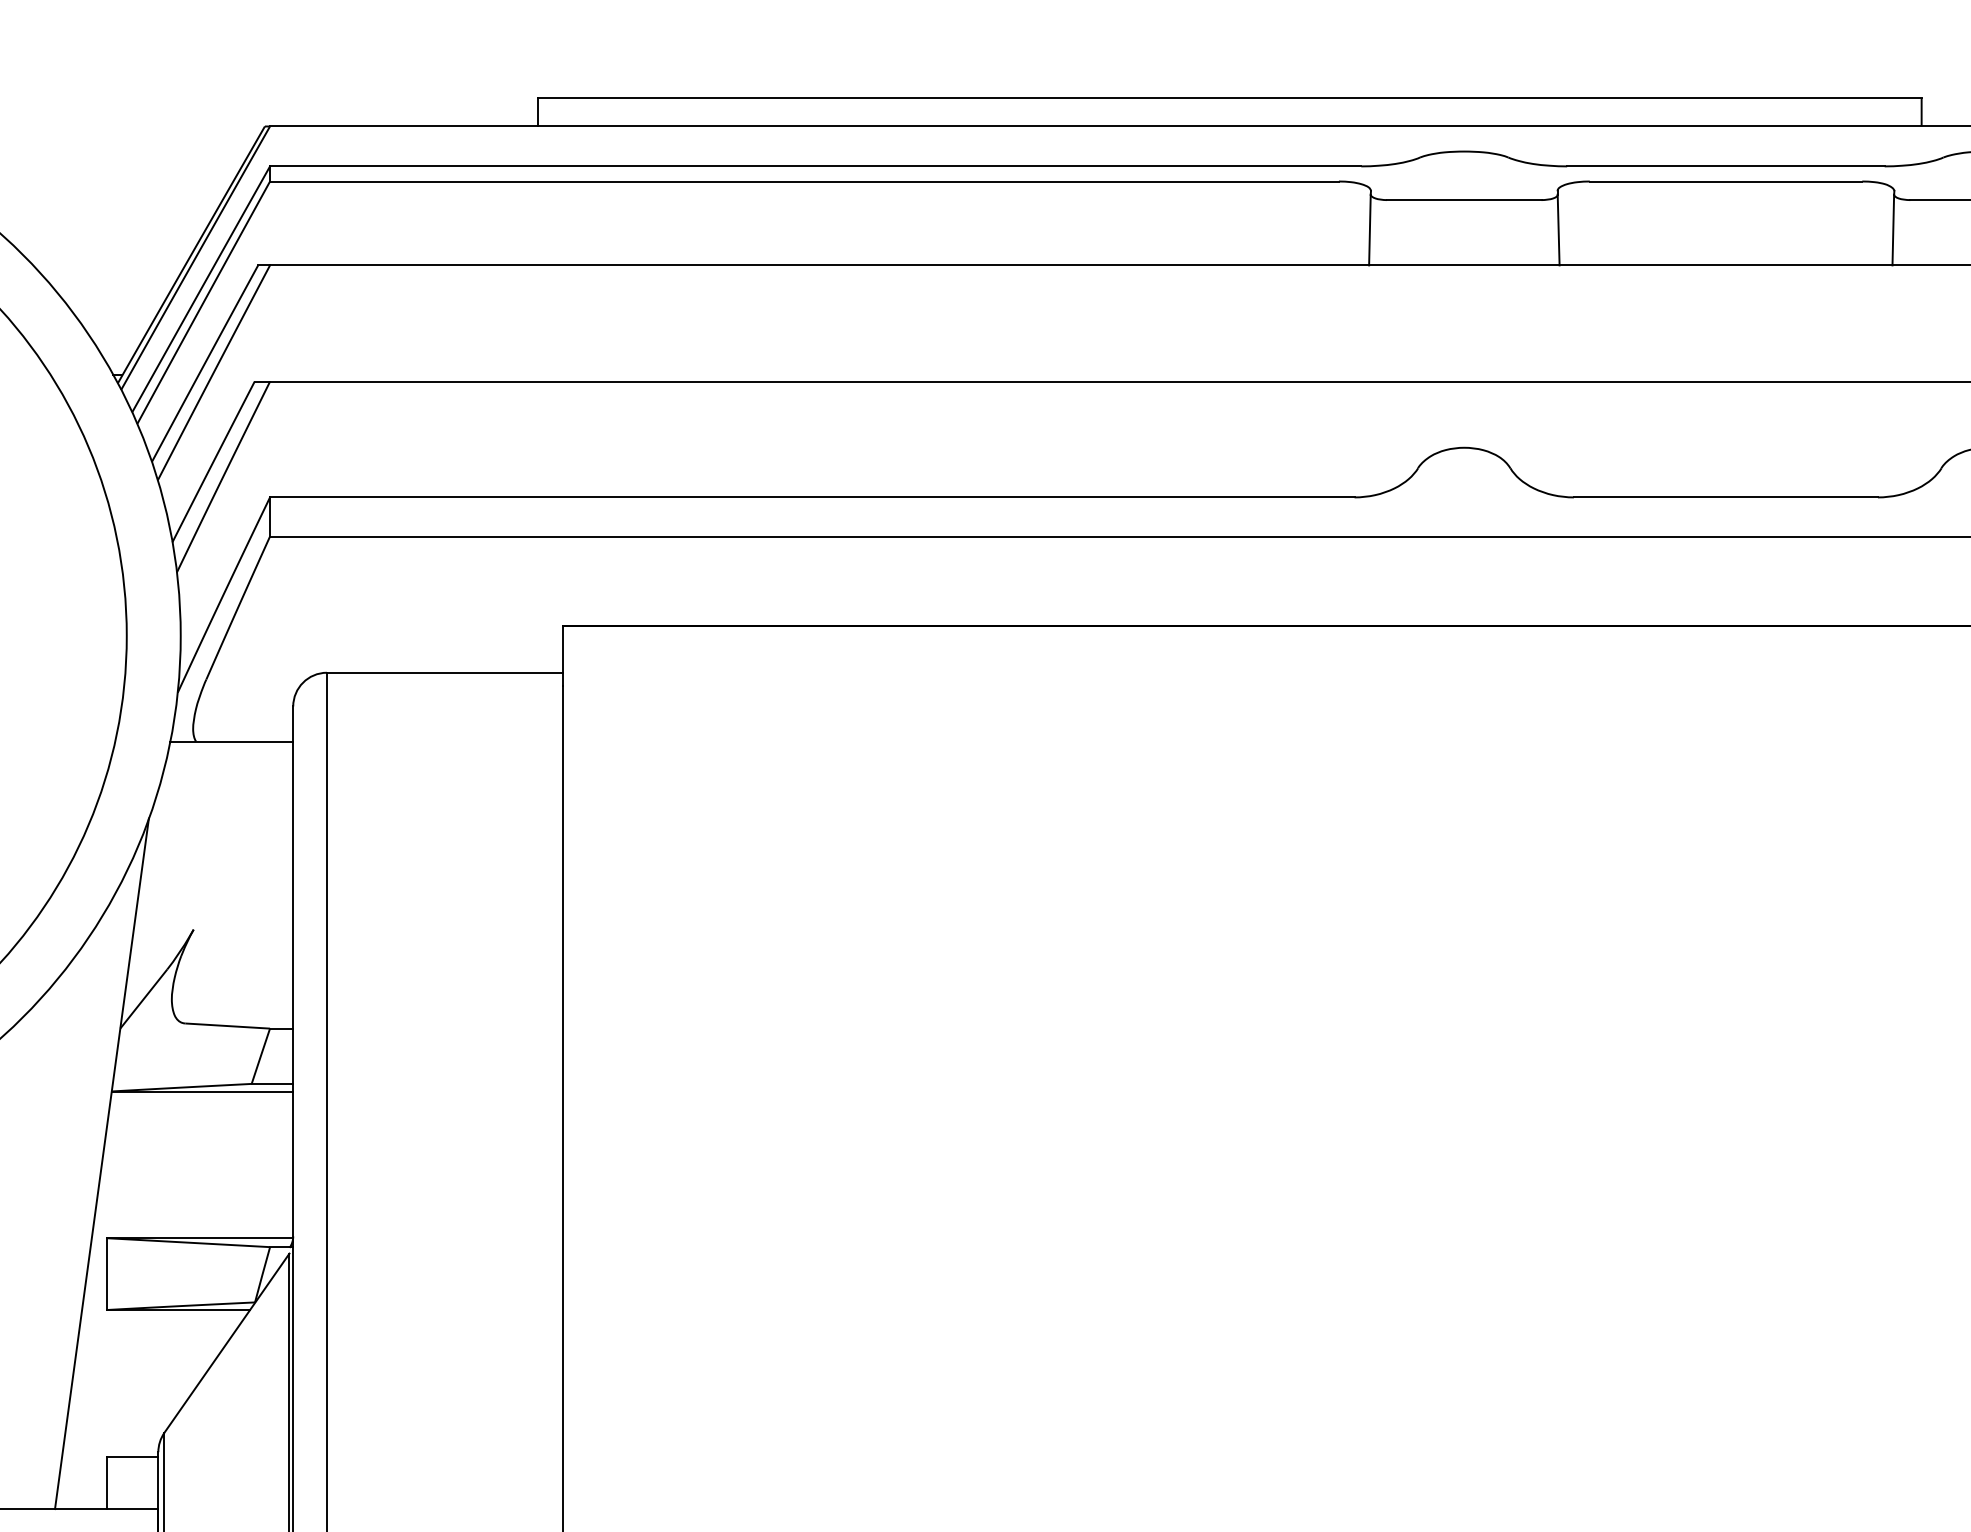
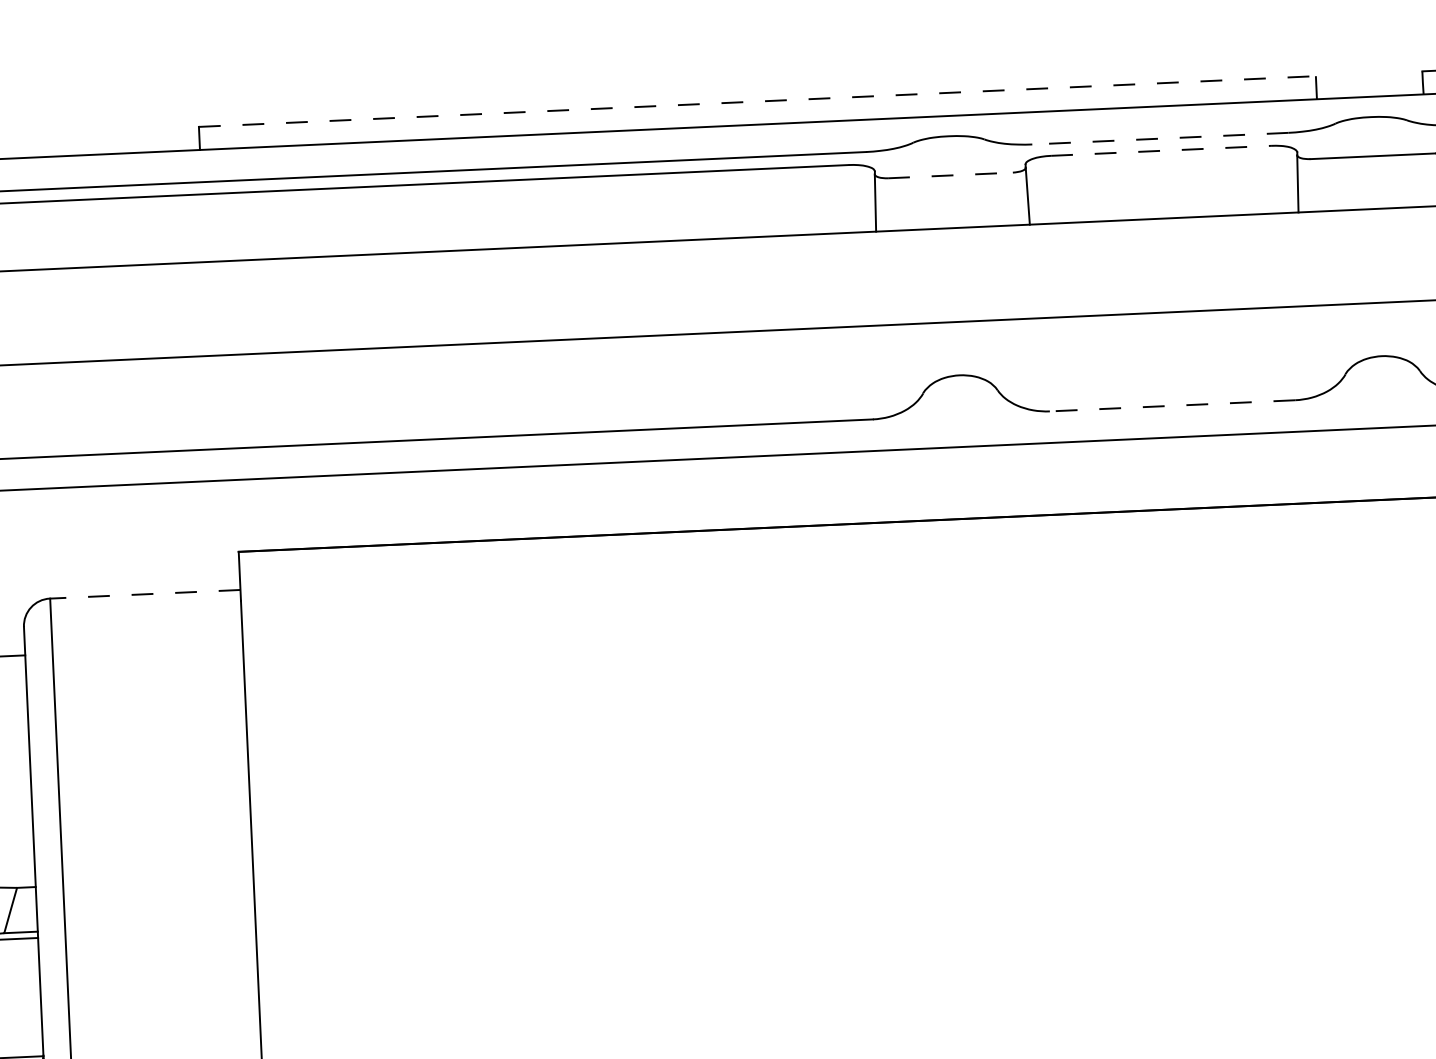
line: (1229, 97) -> (757, 101), solid -> dashed
line: (1725, 166) -> (1160, 138), solid -> dashed
line: (1726, 181) -> (1161, 150), solid -> dashed
line: (1464, 200) -> (950, 175), solid -> dashed
line: (1725, 497) -> (1172, 405), solid -> dashed
line: (444, 672) -> (144, 594), solid -> dashed

